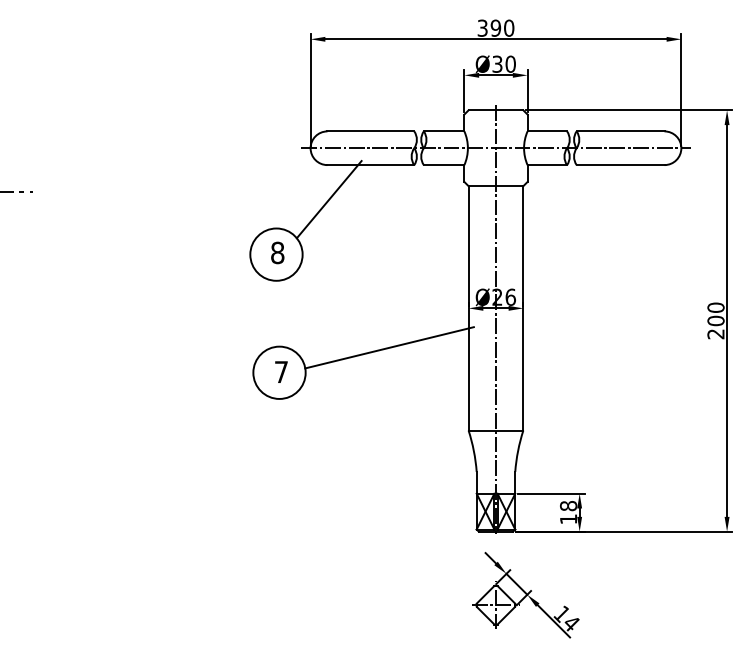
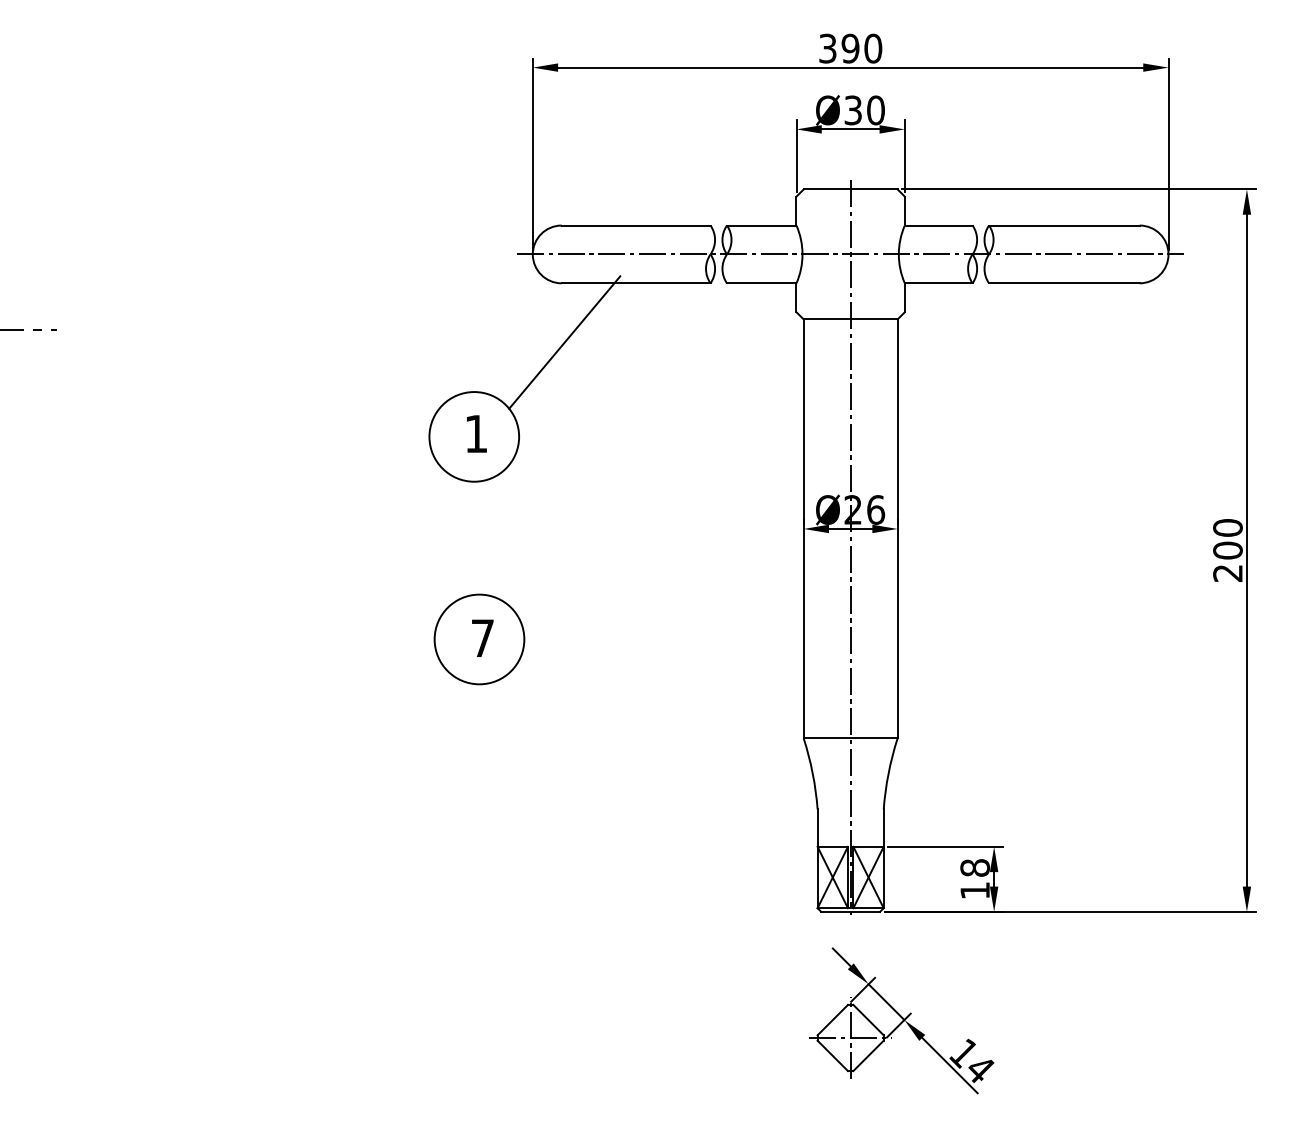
text: (277, 252) -> (476, 433), 8 -> 1
line: (389, 347) -> (668, 596), removed

